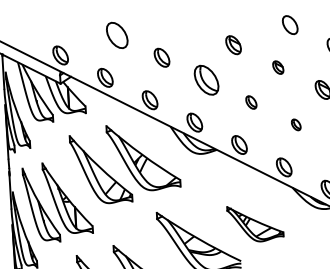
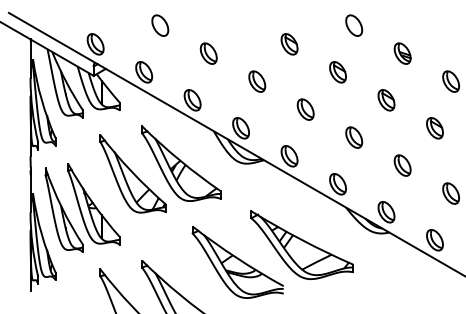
part: (117, 35) -> (160, 25), size x0.71
part: (277, 67) -> (337, 72), size x1.43
part: (206, 80) -> (257, 81), size x0.62
part: (251, 102) -> (305, 109), size x1.43
part: (296, 124) -> (354, 137), size x1.67
part: (254, 223) -> (301, 244), size x1.67

